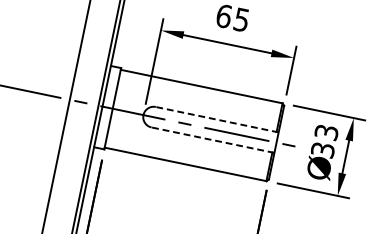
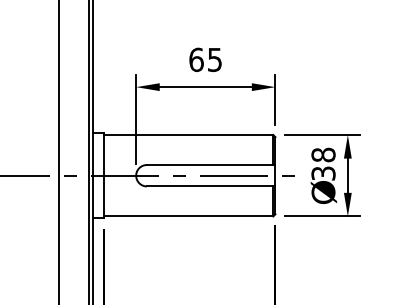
line: (216, 120) -> (210, 165), dashed -> solid
text: (326, 131) -> (323, 154), 33 -> 38
line: (212, 140) -> (210, 186), dashed -> solid

